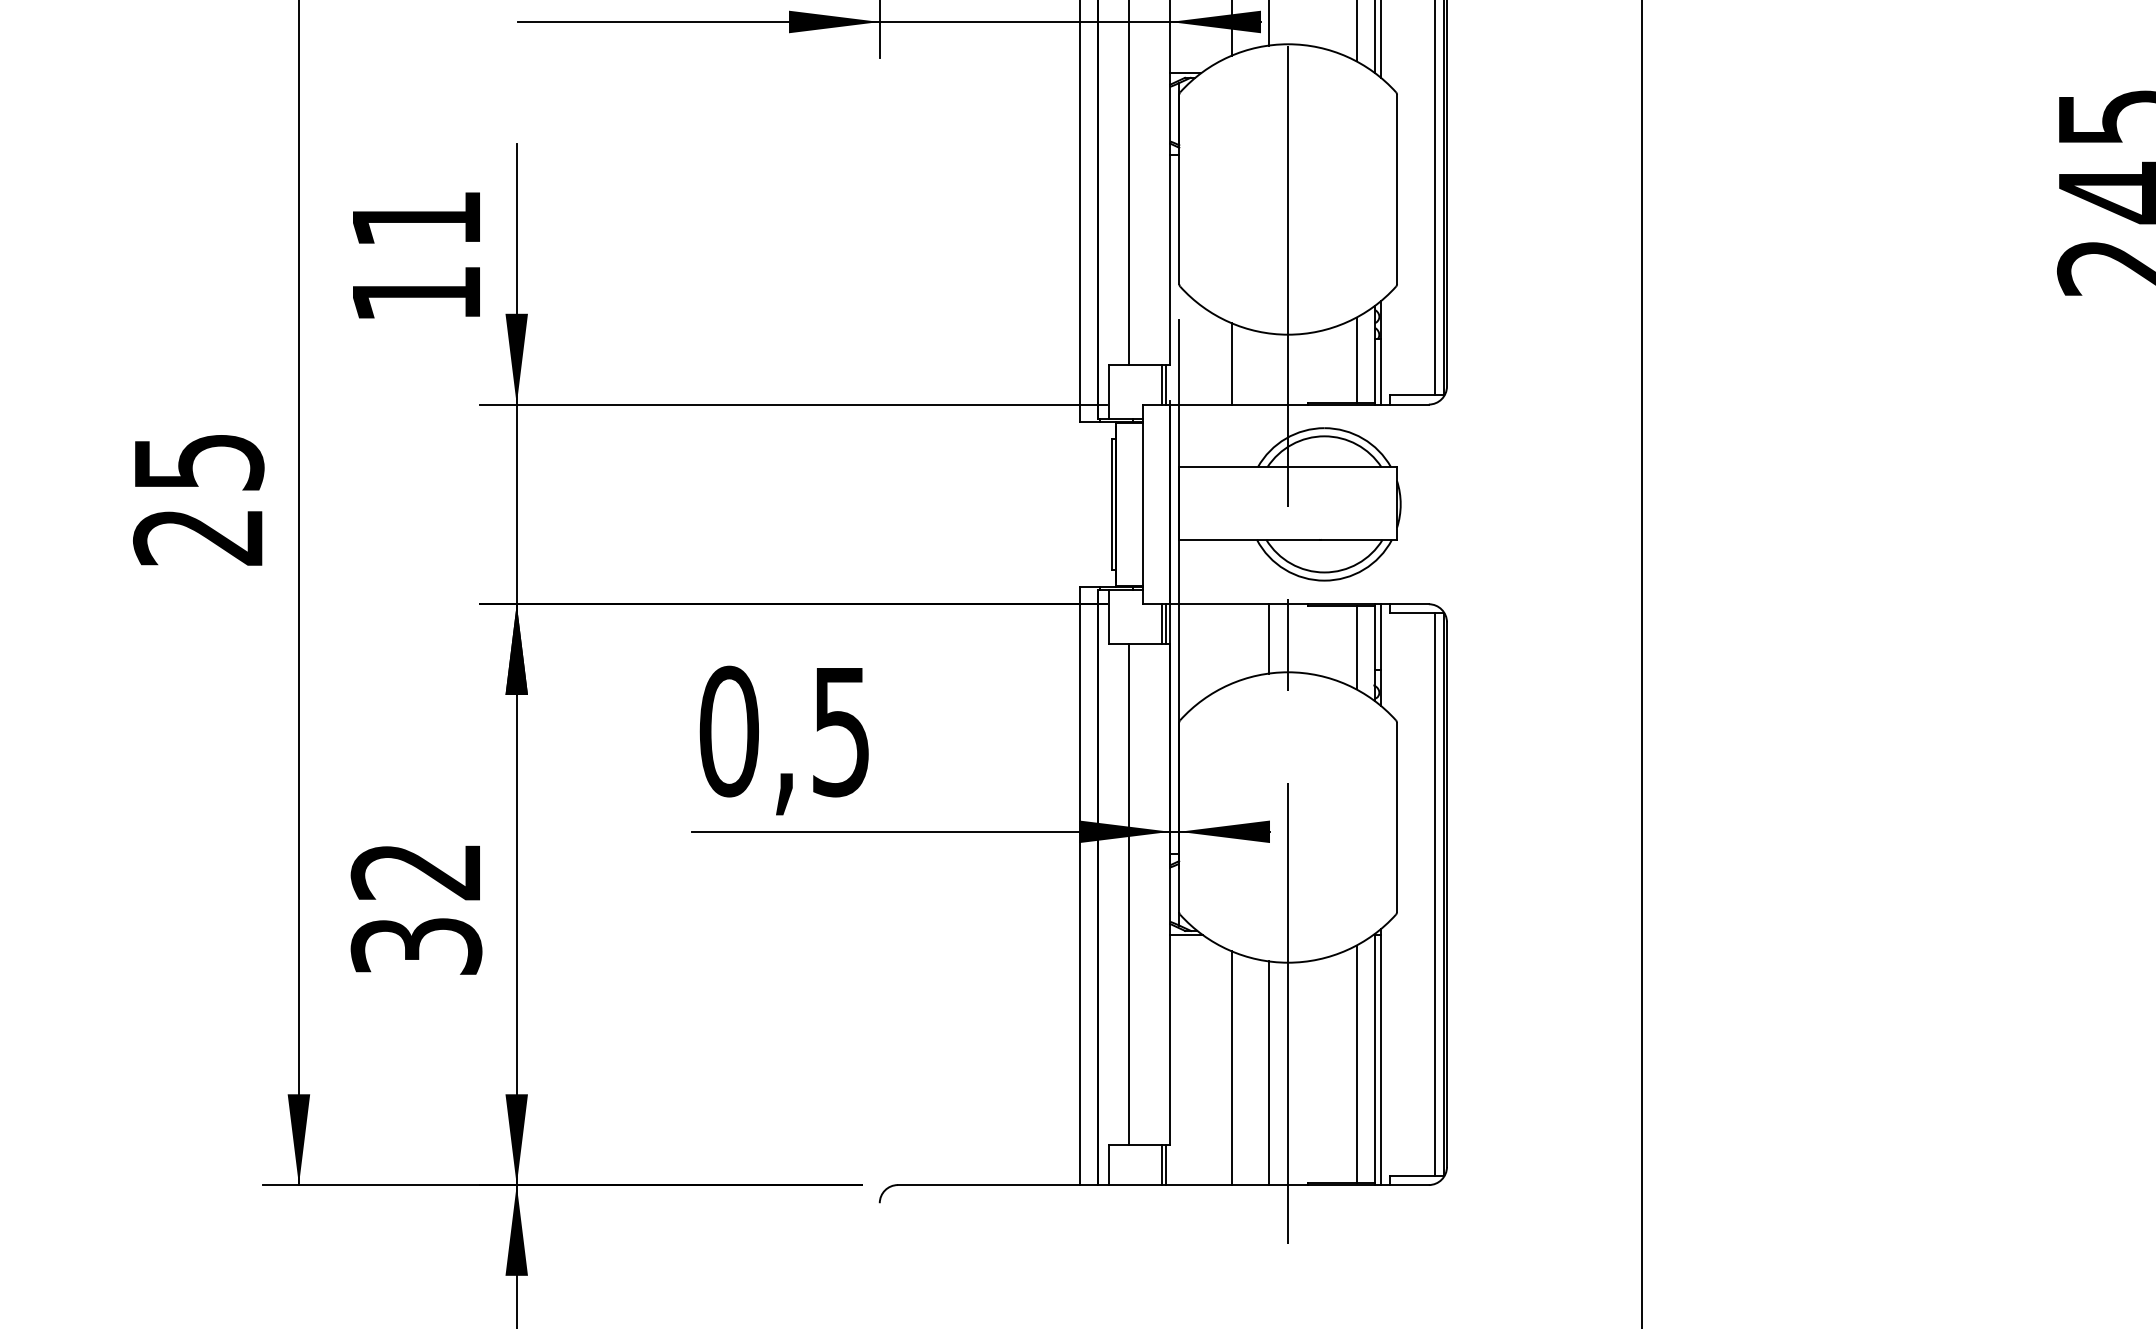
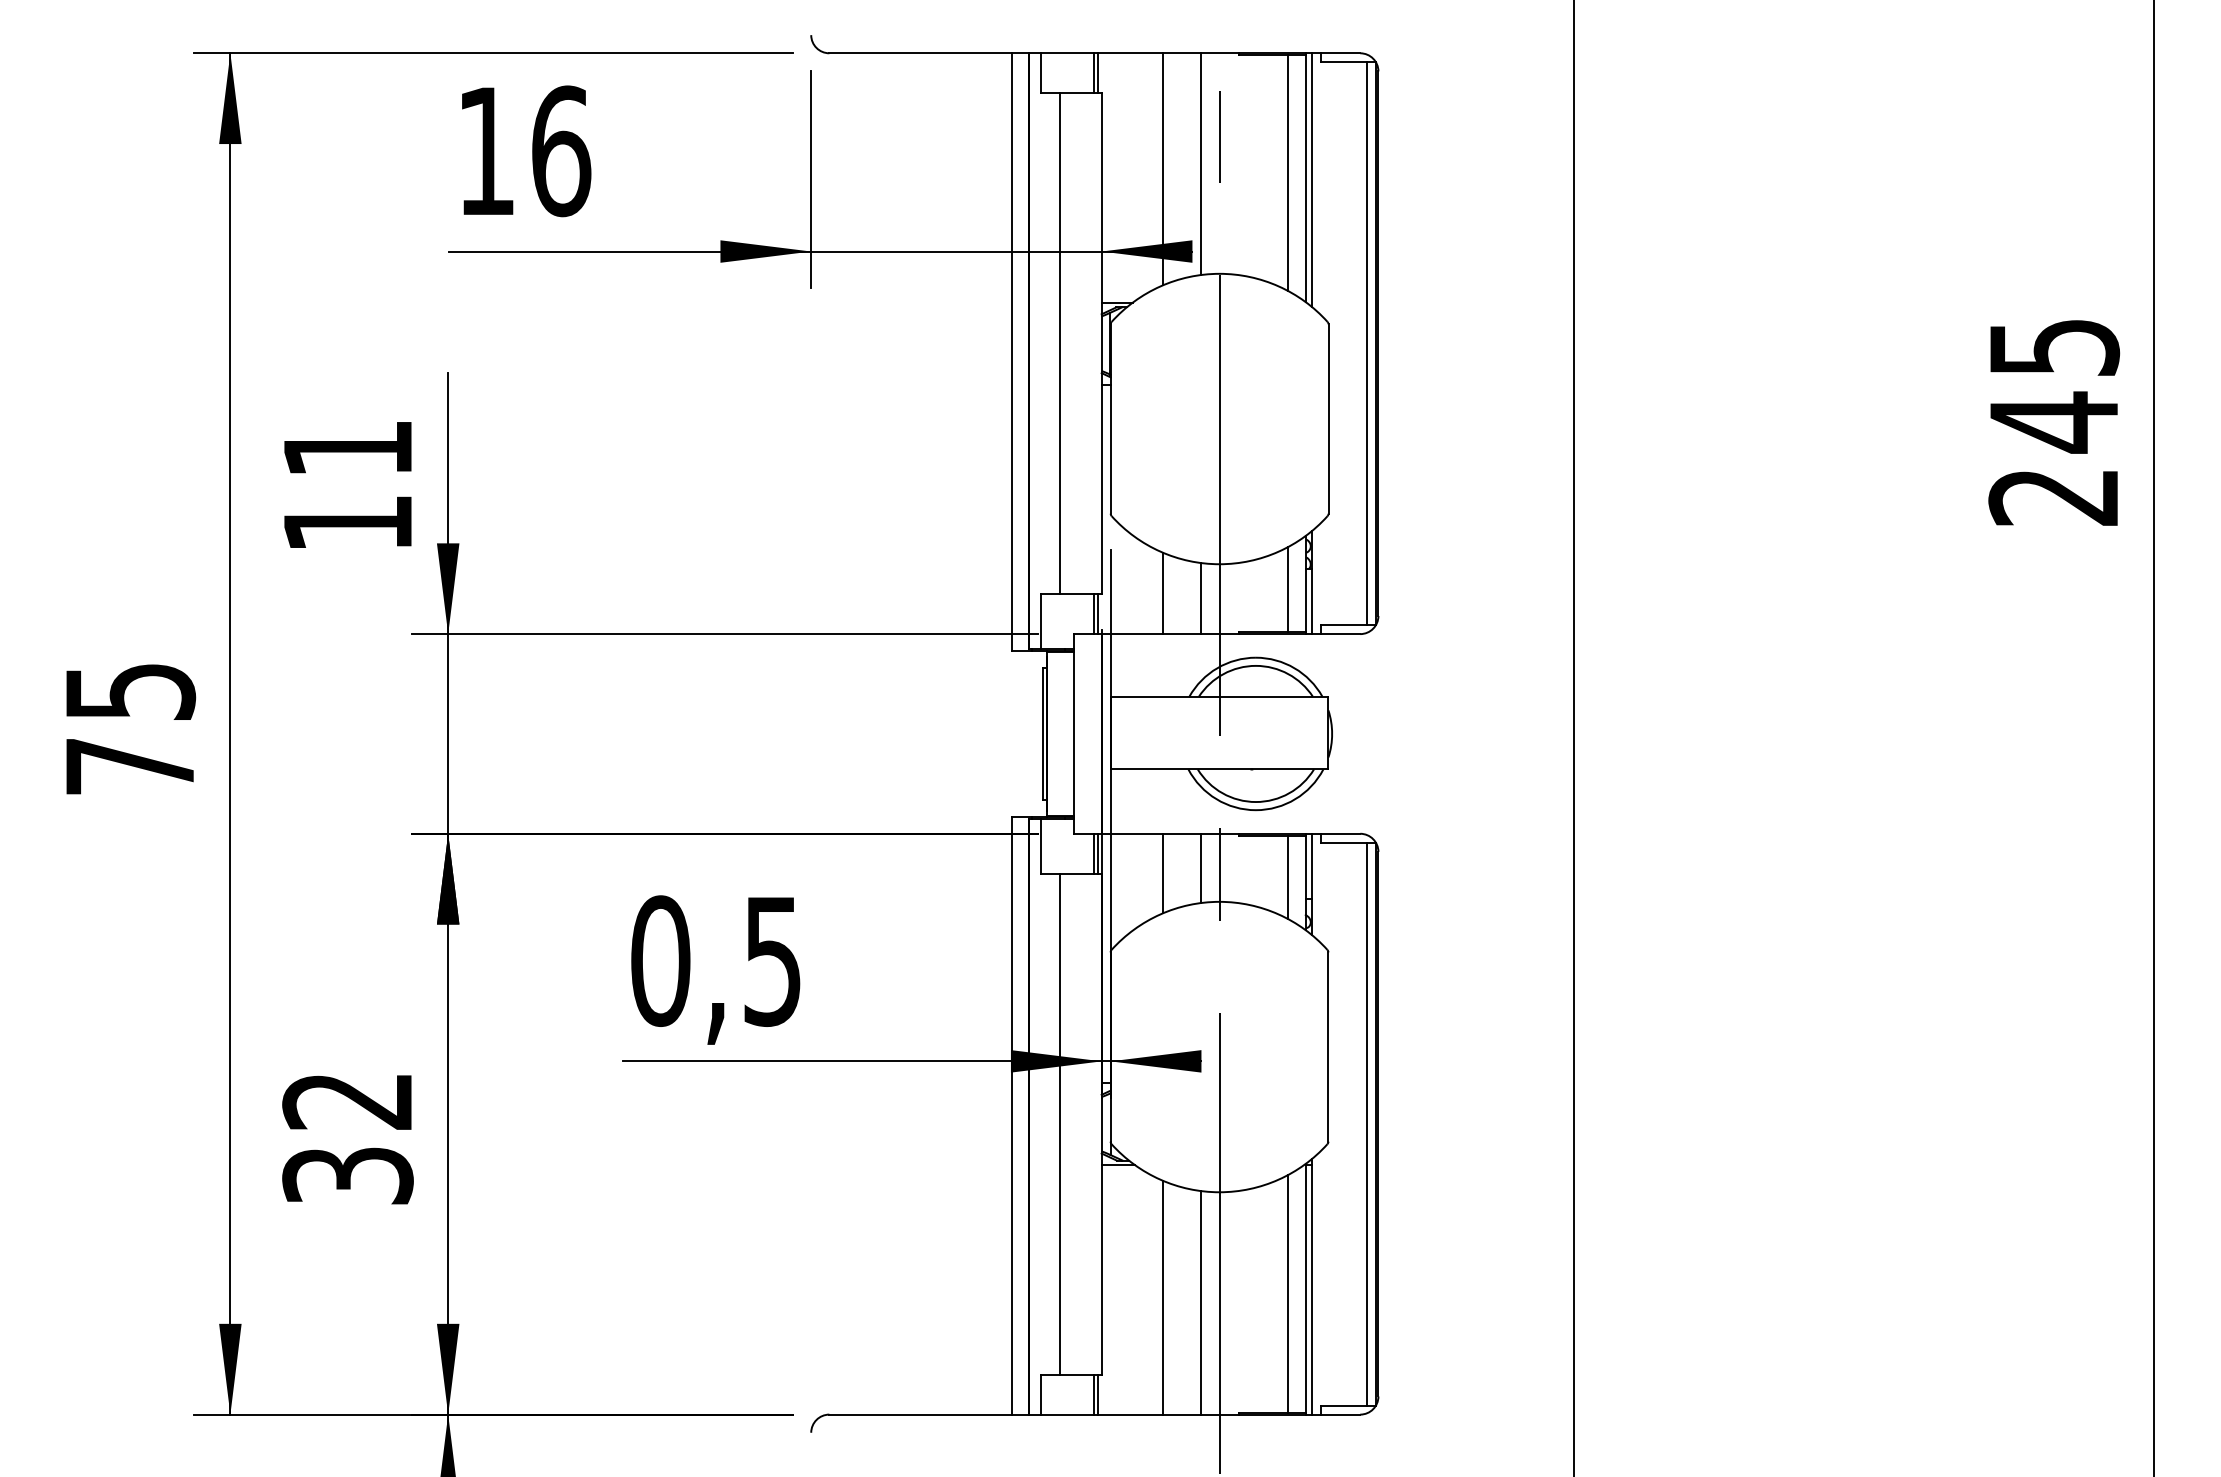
line: (1269, 368) -> (1200, 598), added
text: (197, 537) -> (128, 767), 25 -> 75
line: (1232, 643) -> (1163, 873), added

